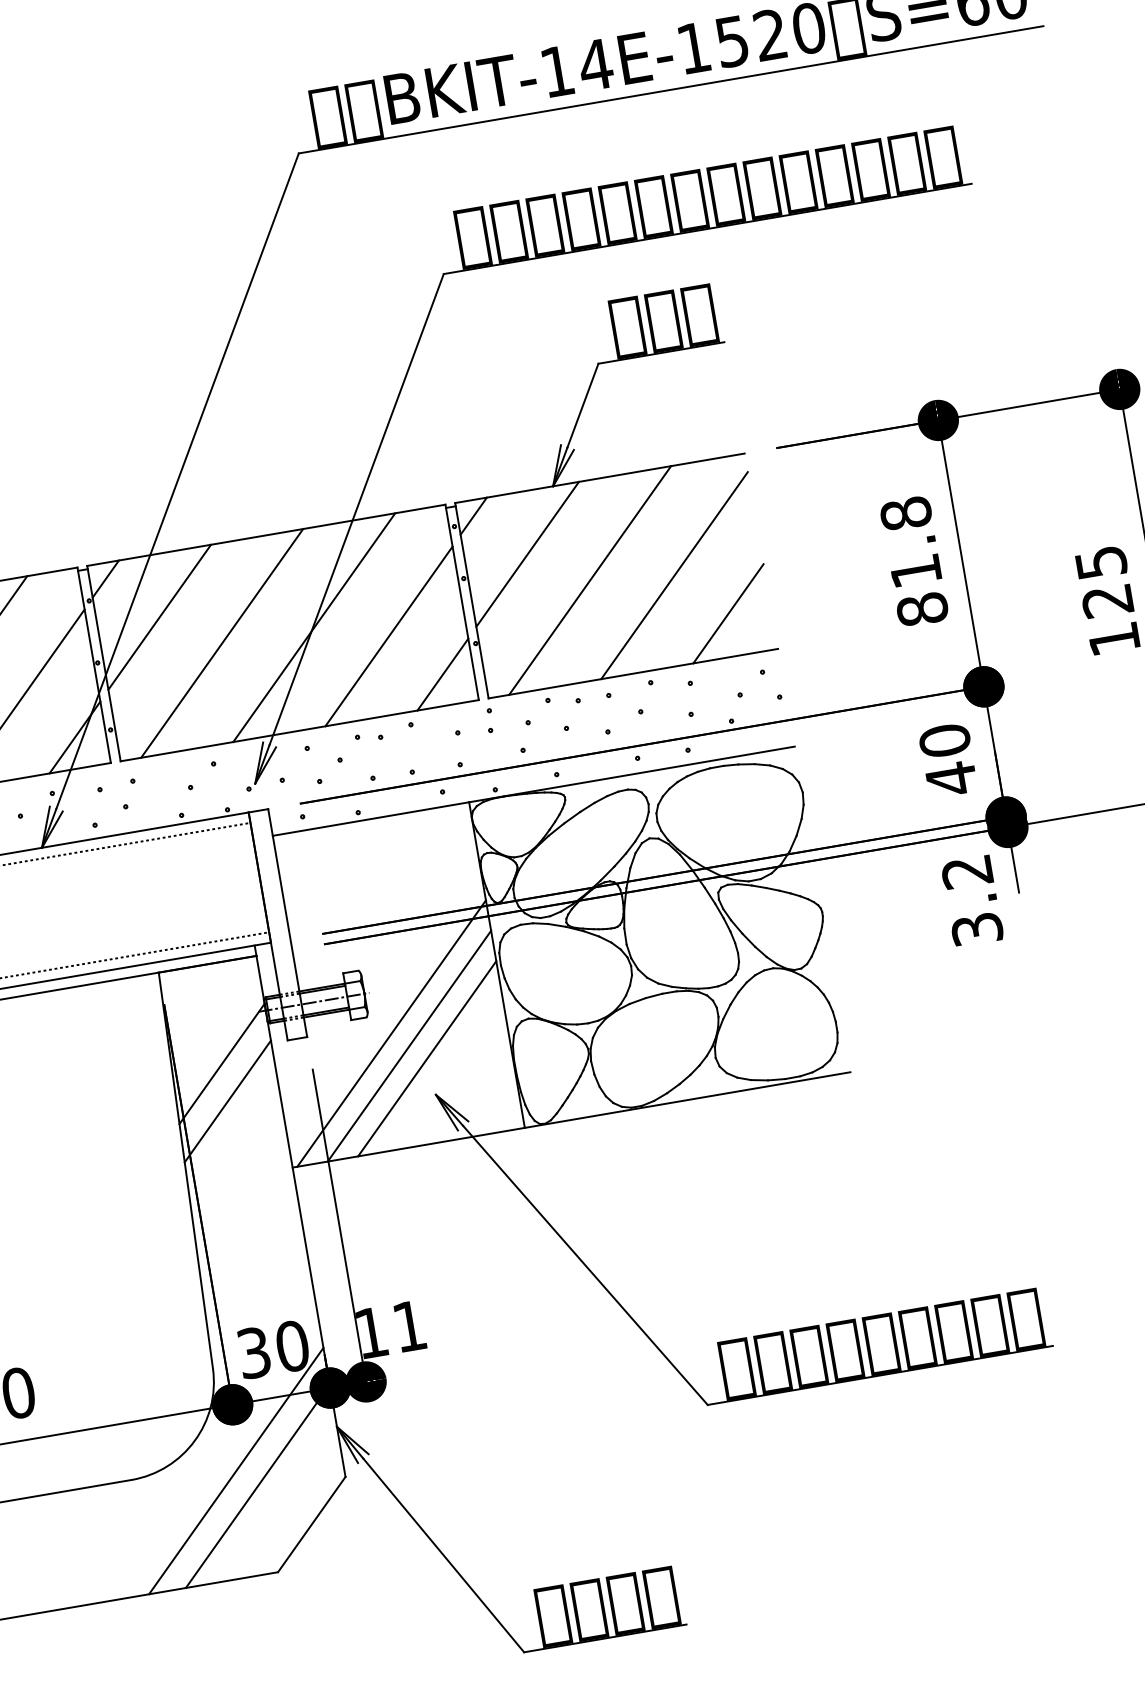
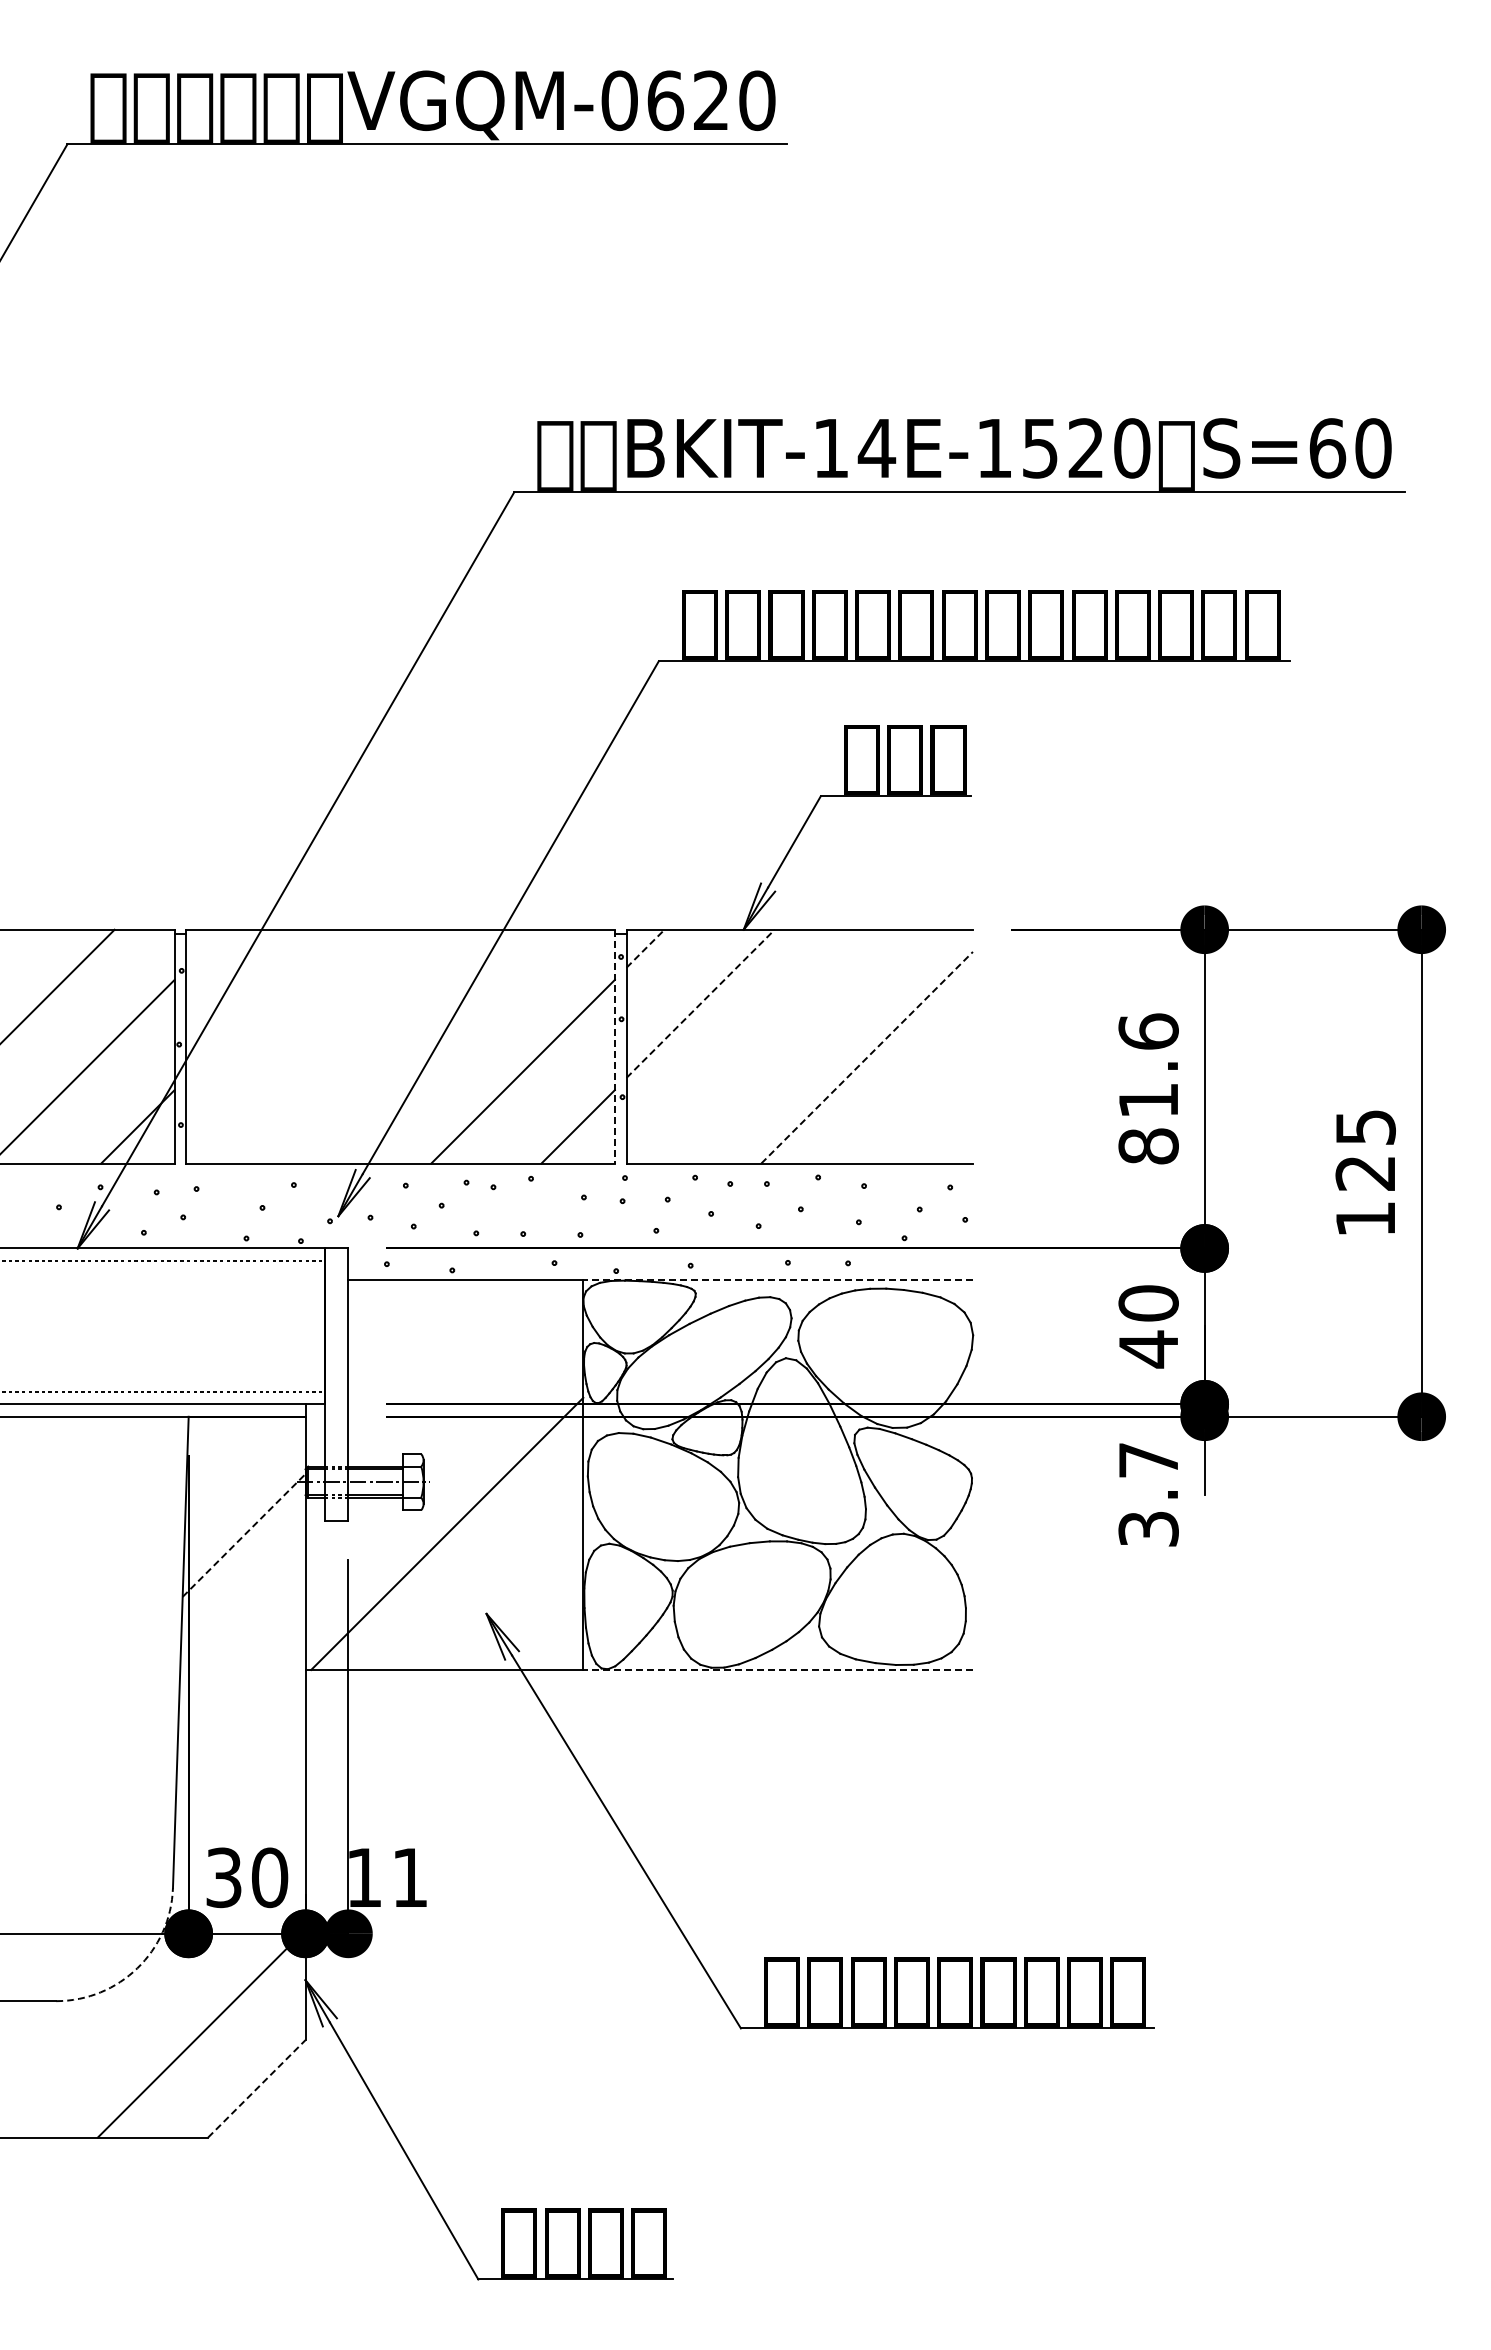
text: (905, 513) -> (1148, 1031), 81.8 -> 81.6
line: (473, 516) -> (645, 948), solid -> dashed
line: (527, 554) -> (700, 1003), solid -> dashed
line: (674, 575) -> (867, 1057), solid -> dashed
line: (105, 578) -> (205, 948), removed
line: (589, 580) -> (767, 1046), removed
line: (461, 602) -> (614, 1046), solid -> dashed
line: (727, 613) -> (921, 1112), removed
line: (159, 616) -> (260, 1003), removed
line: (313, 627) -> (437, 1046), removed
line: (221, 643) -> (327, 1046), removed
line: (632, 774) -> (778, 1280), solid -> dashed
text: (966, 872) -> (1147, 1460), 3.2 -> 3.7
line: (409, 1046) -> (465, 1552), removed
line: (427, 1059) -> (483, 1570), removed
line: (222, 1063) -> (244, 1535), solid -> dashed
line: (687, 1100) -> (778, 1670), solid -> dashed
line: (227, 1101) -> (243, 1580), removed
arc: (194, 1441) -> (137, 1968), solid -> dashed
line: (236, 1471) -> (179, 2011), removed
line: (311, 1524) -> (256, 2088), solid -> dashed

